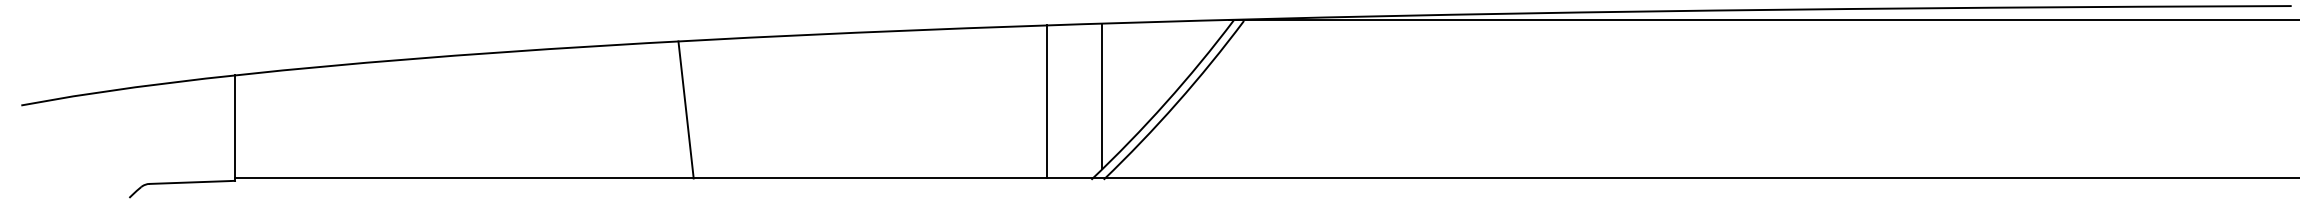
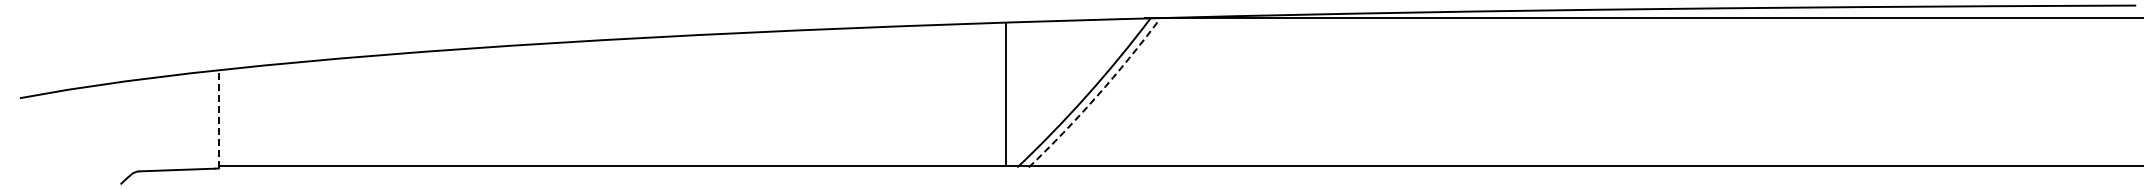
line: (1101, 96) -> (1026, 89), removed
line: (1047, 101) -> (1006, 94), moved
arc: (1177, 103) -> (1097, 96), solid -> dashed
line: (686, 110) -> (639, 102), removed
line: (235, 127) -> (219, 118), solid -> dashed

